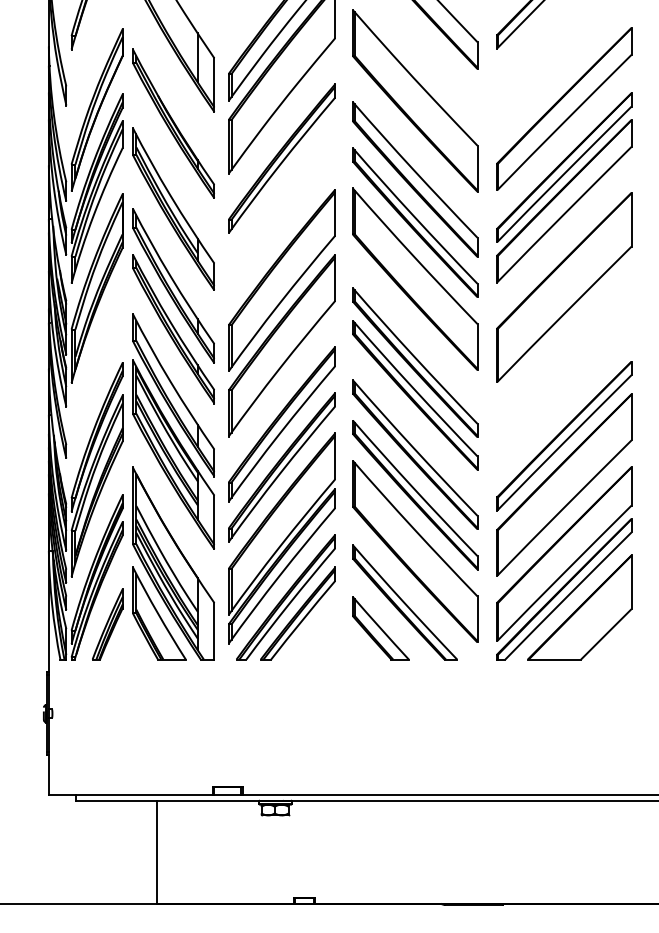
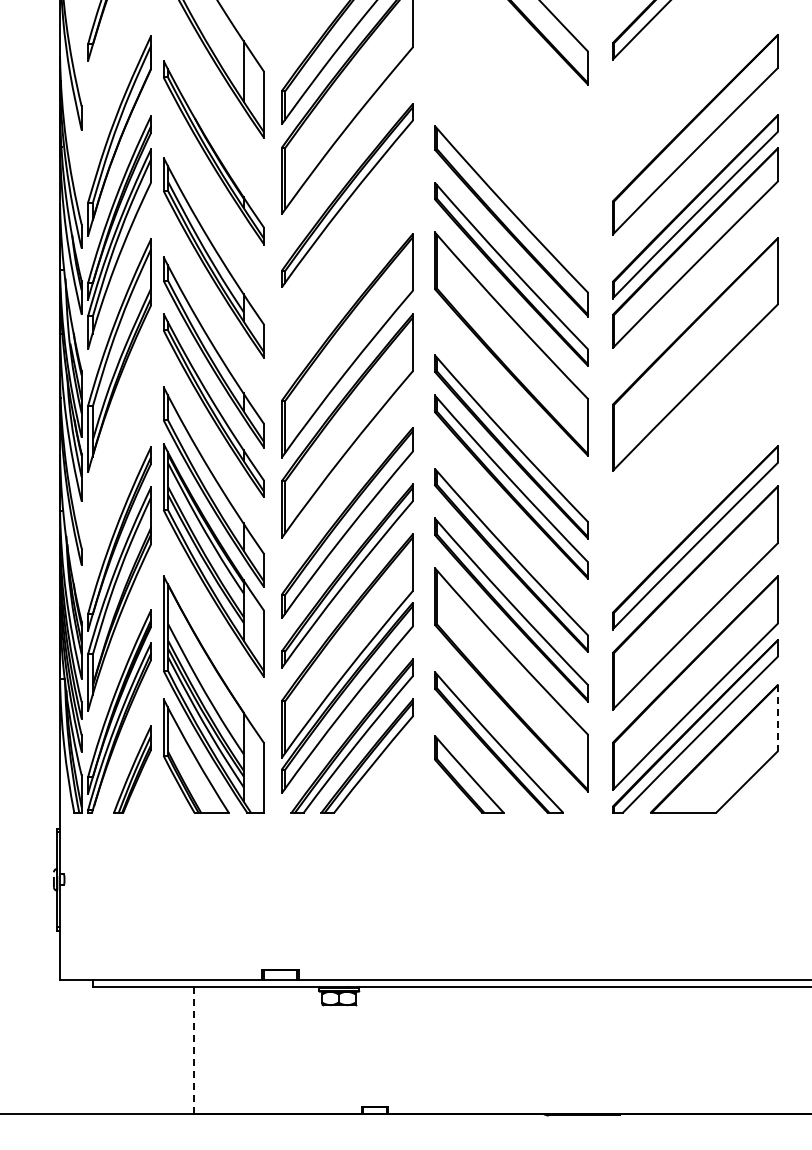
part: (415, 100) -> (511, 123), removed
line: (631, 582) -> (778, 718), solid -> dashed
line: (157, 852) -> (193, 1050), solid -> dashed

